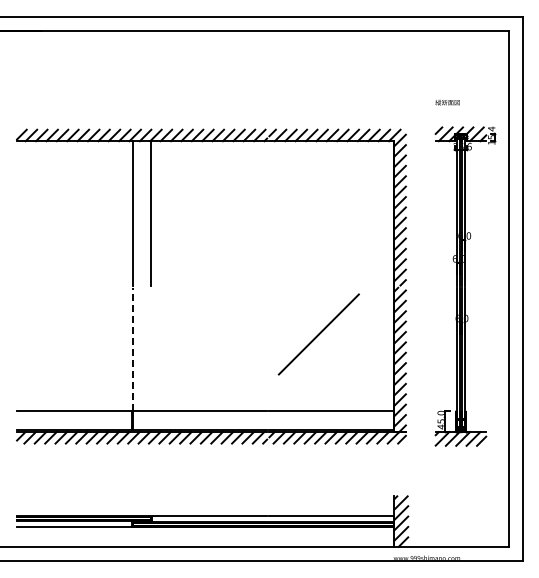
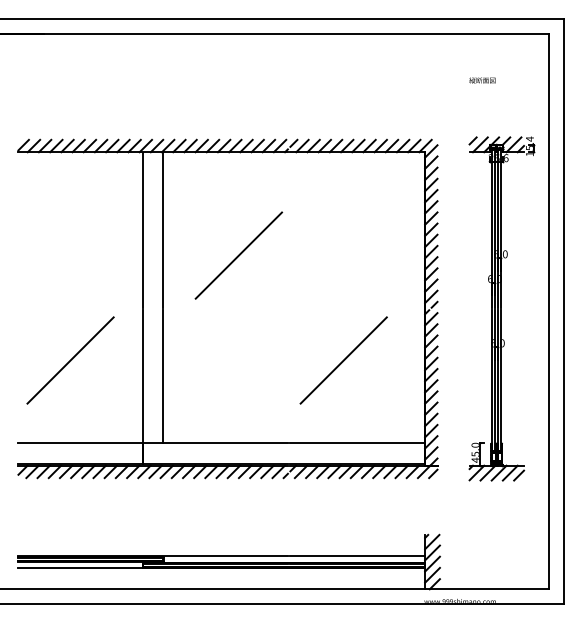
text: (447, 102) -> (482, 80), moved
line: (221, 237) -> (238, 256), added
line: (65, 334) -> (70, 360), added
line: (132, 349) -> (142, 376), dashed -> solid
line: (151, 349) -> (163, 376), added

